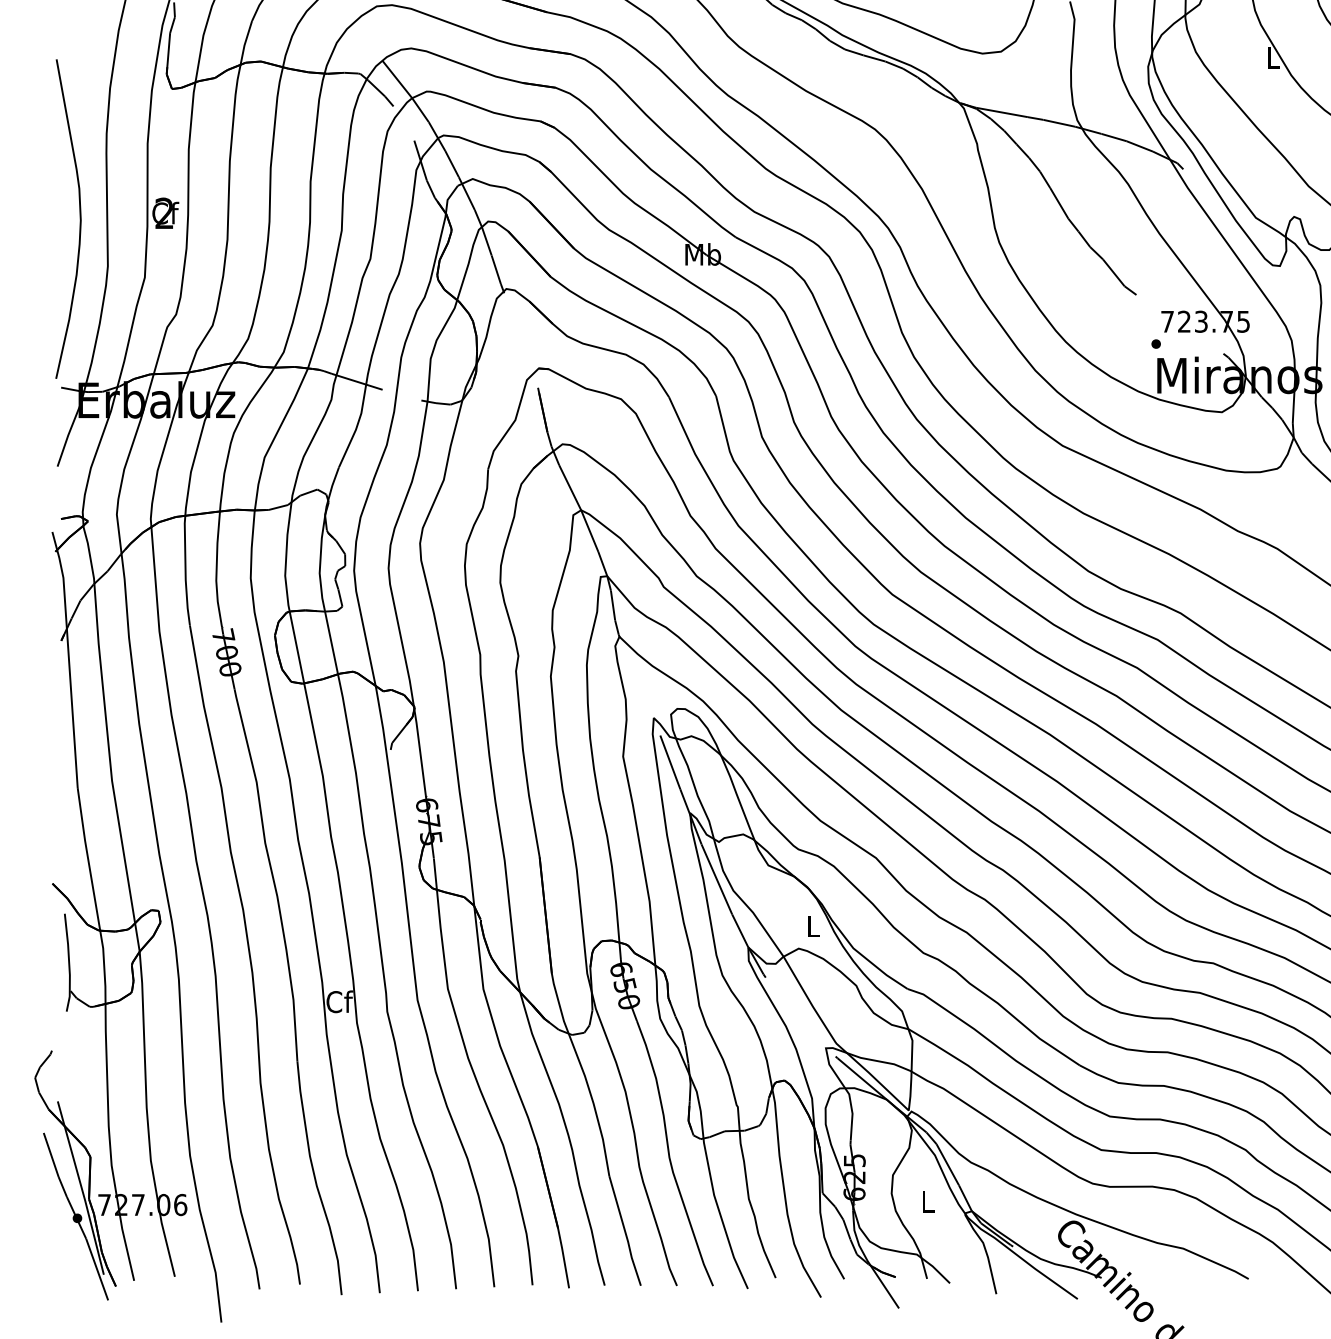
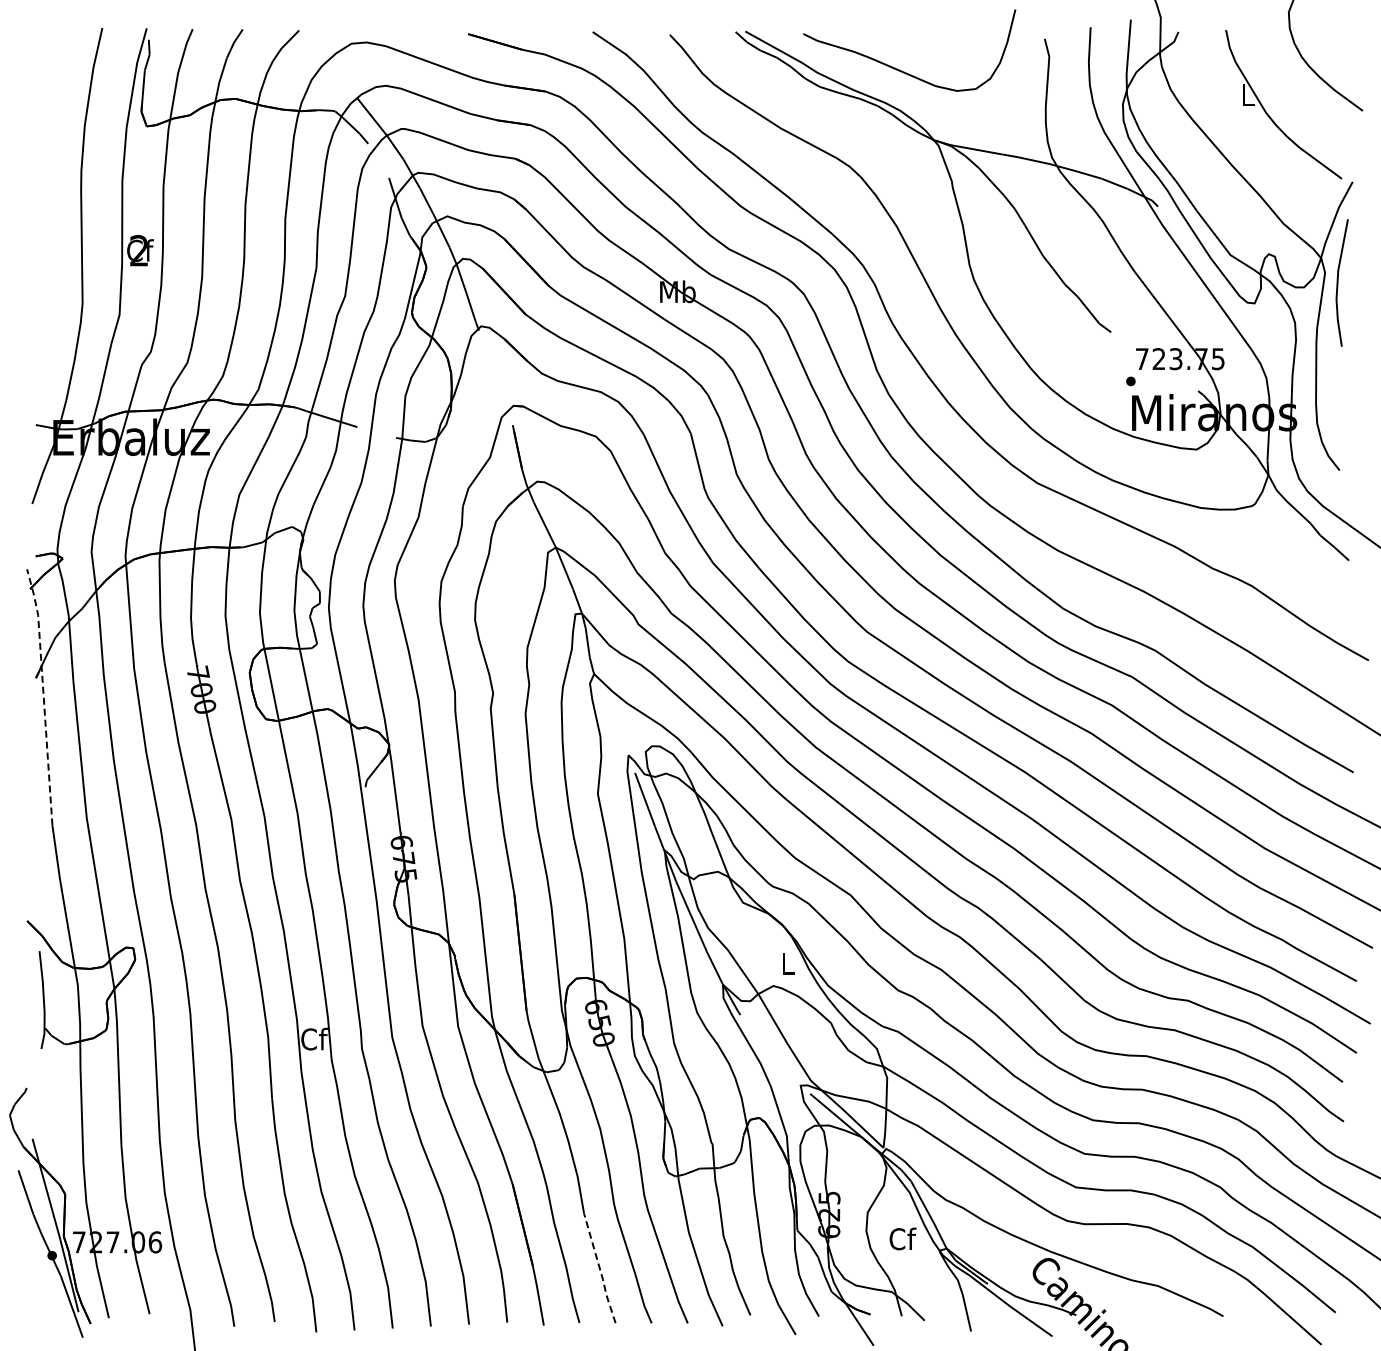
curve: (79, 219) -> (54, 256), removed
line: (68, 657) -> (43, 694), solid -> dashed
text: (927, 1201) -> (902, 1238), L -> Cf
line: (625, 1232) -> (600, 1269), solid -> dashed

